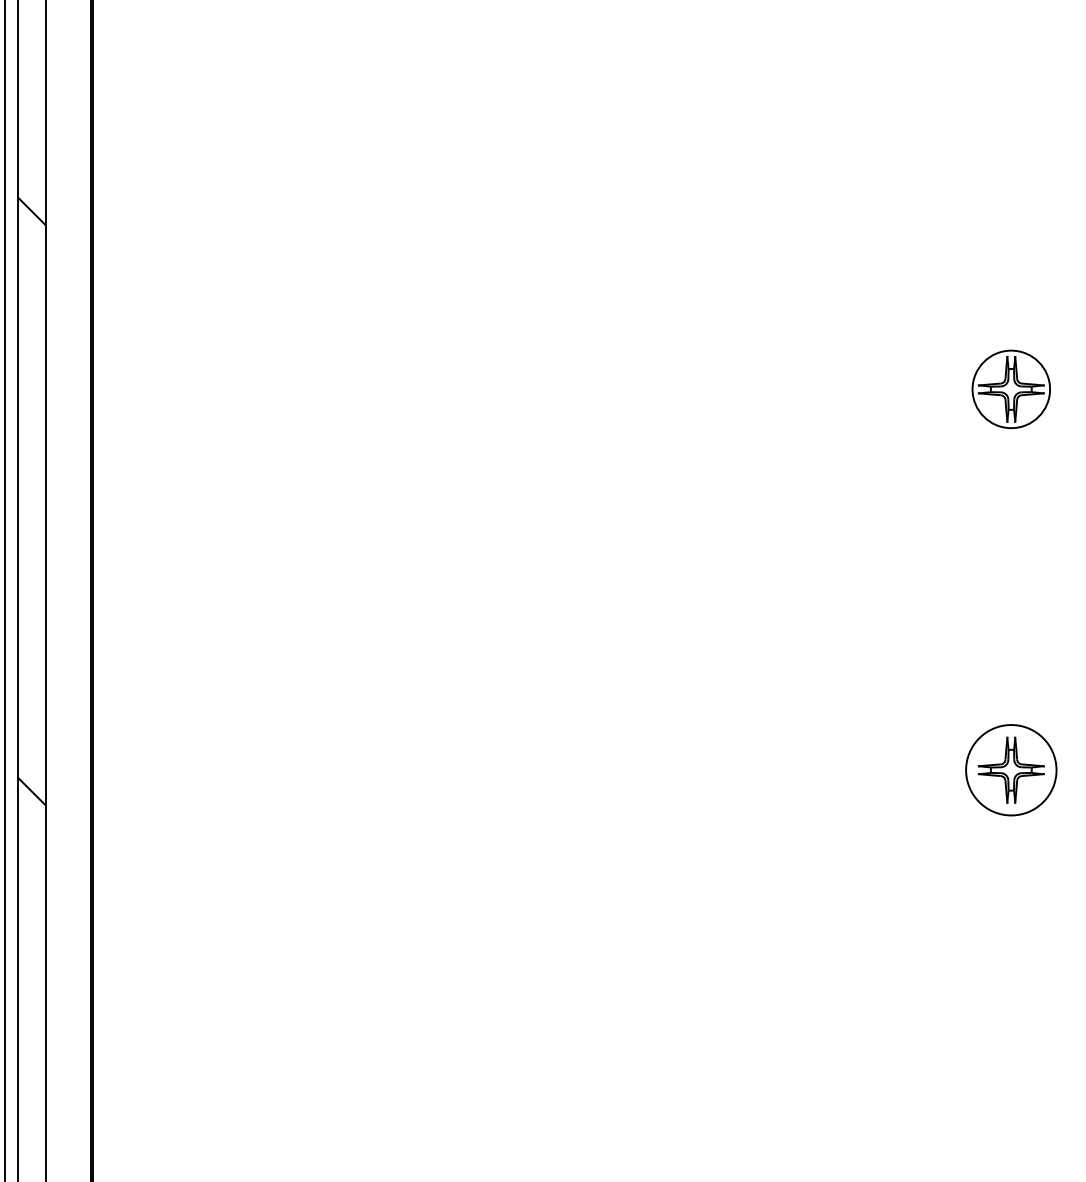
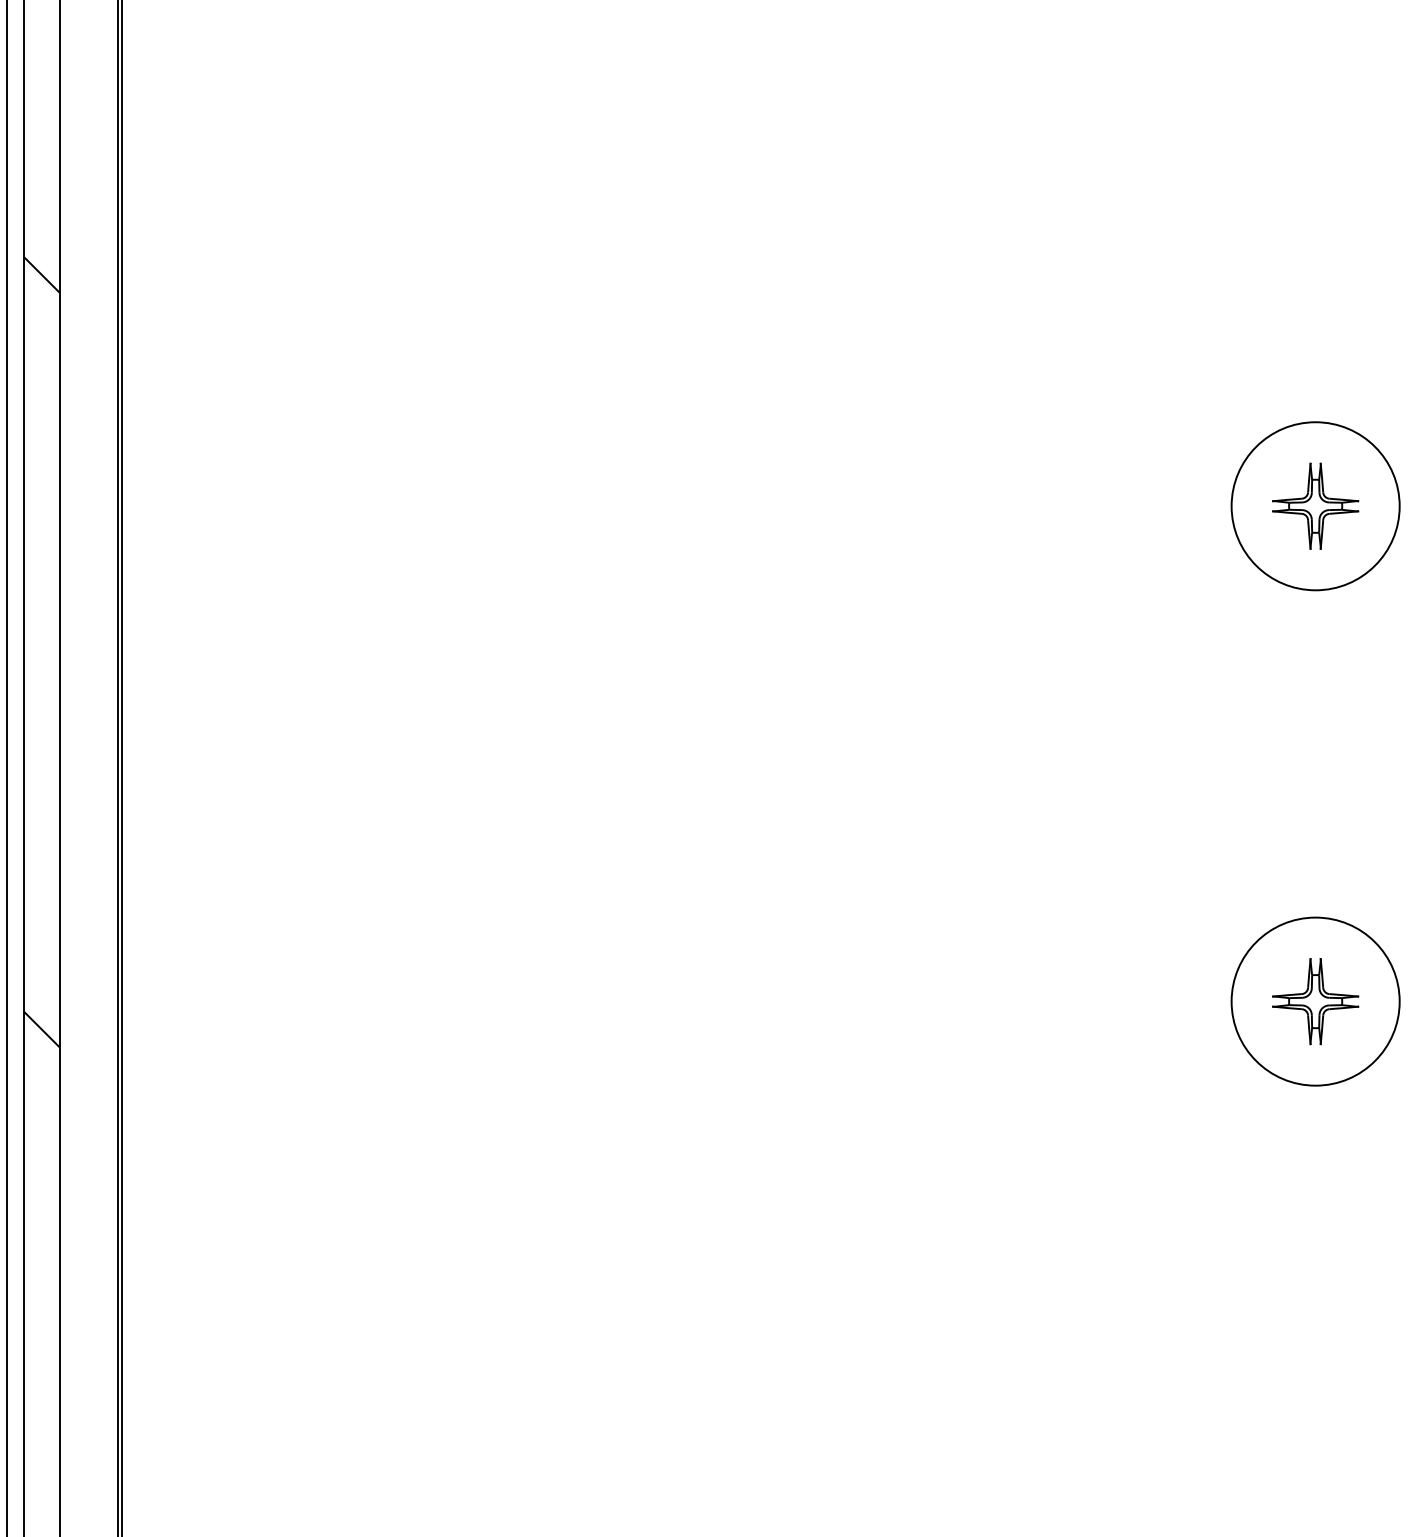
circle: (1011, 389) -> (1315, 506), size x1.67
circle: (1011, 770) -> (1315, 1001), size x1.43

